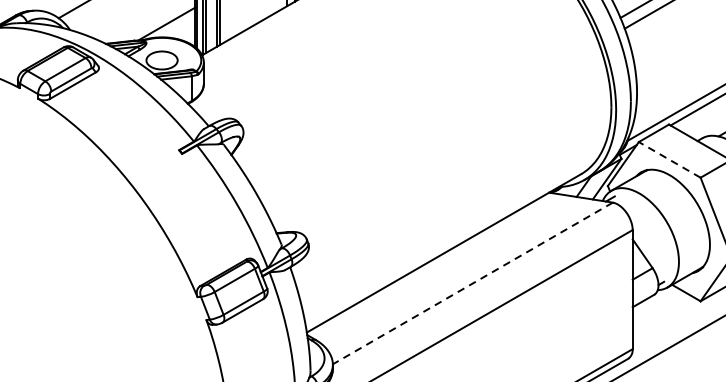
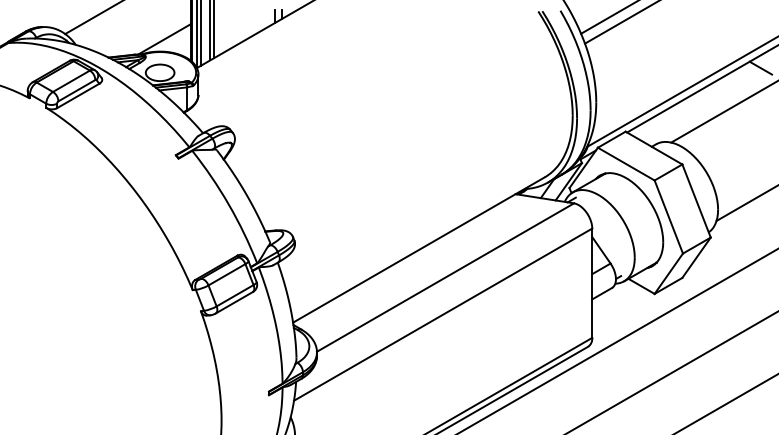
line: (669, 160) -> (626, 164), dashed -> solid
line: (472, 283) -> (445, 277), dashed -> solid

